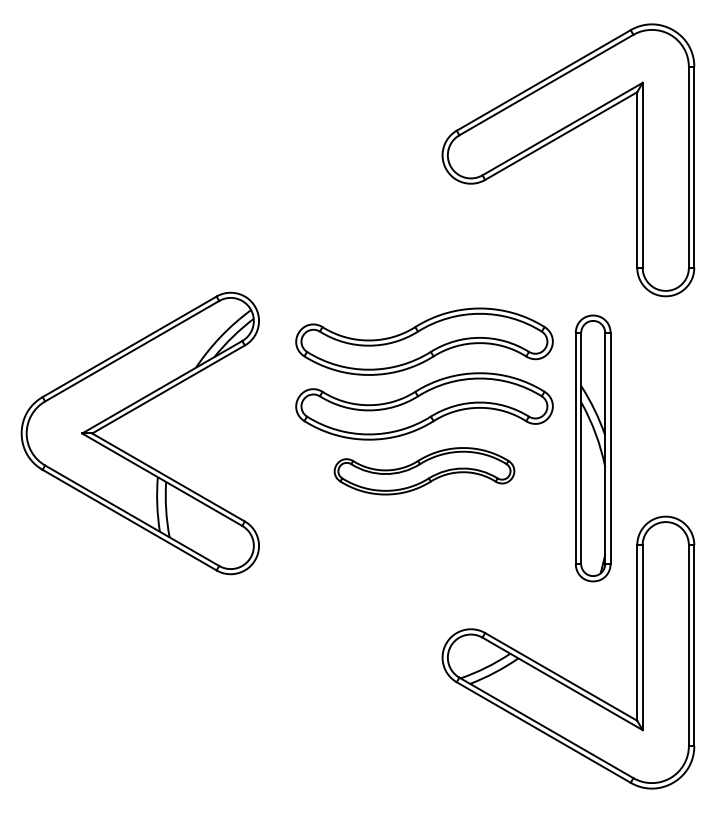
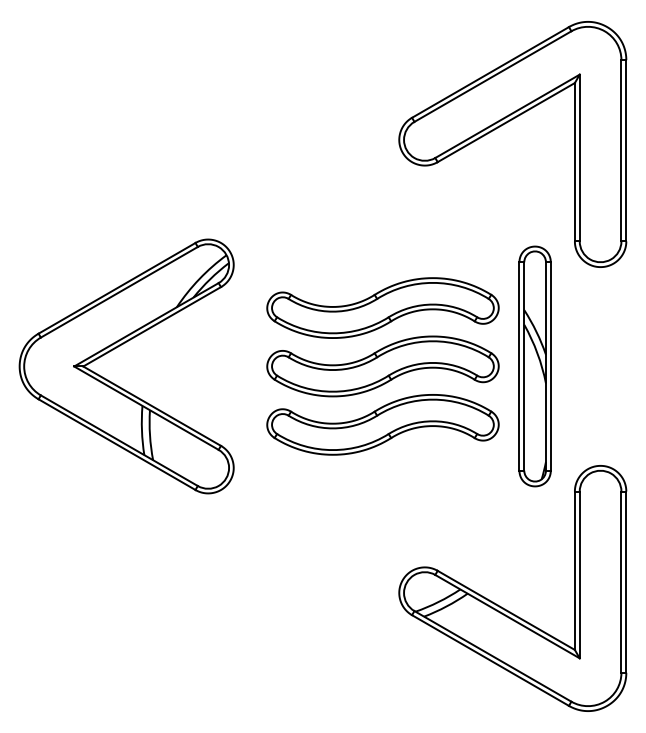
part: (129, 413) -> (116, 348), moved
part: (593, 448) -> (535, 366), moved
part: (424, 471) -> (382, 425), size x1.43

